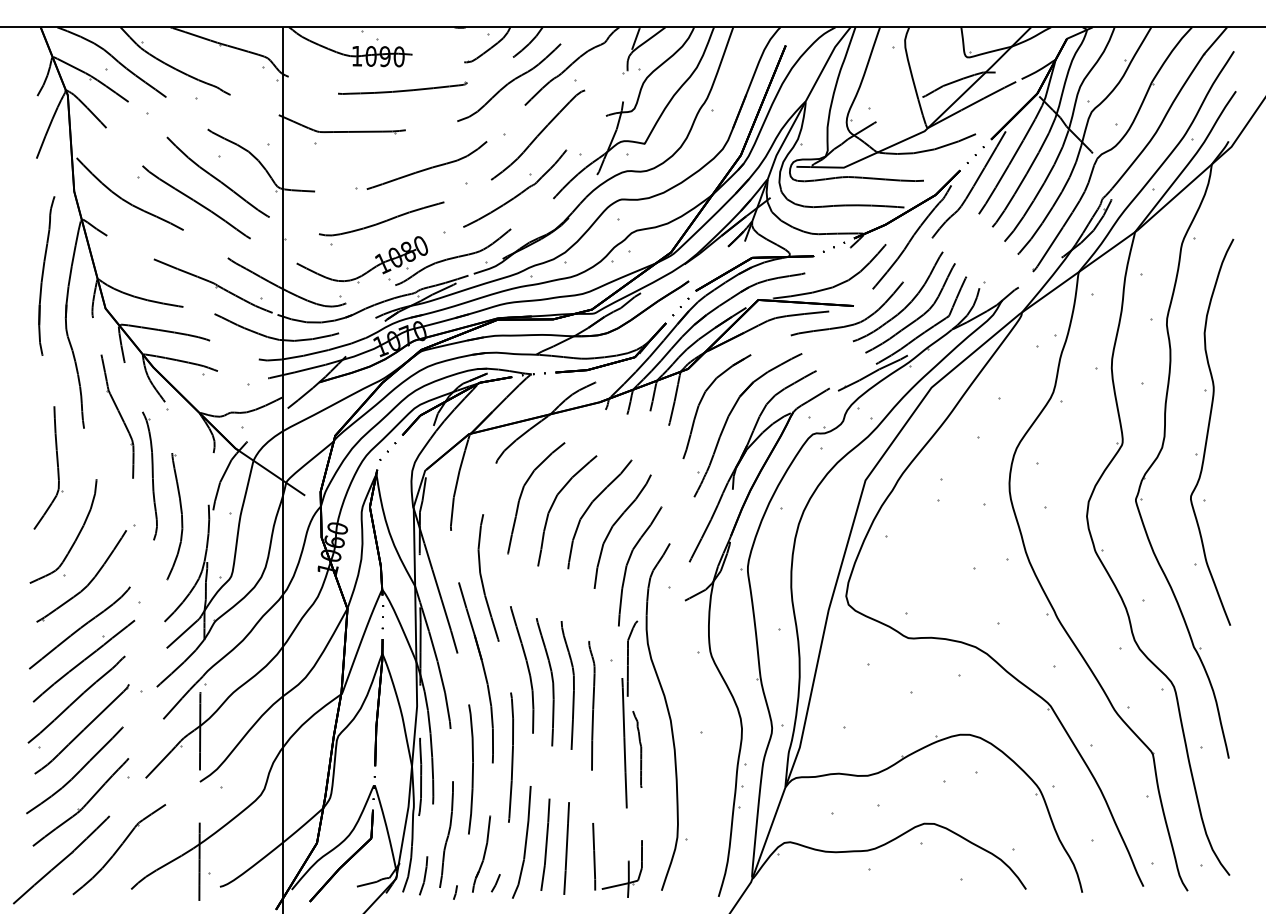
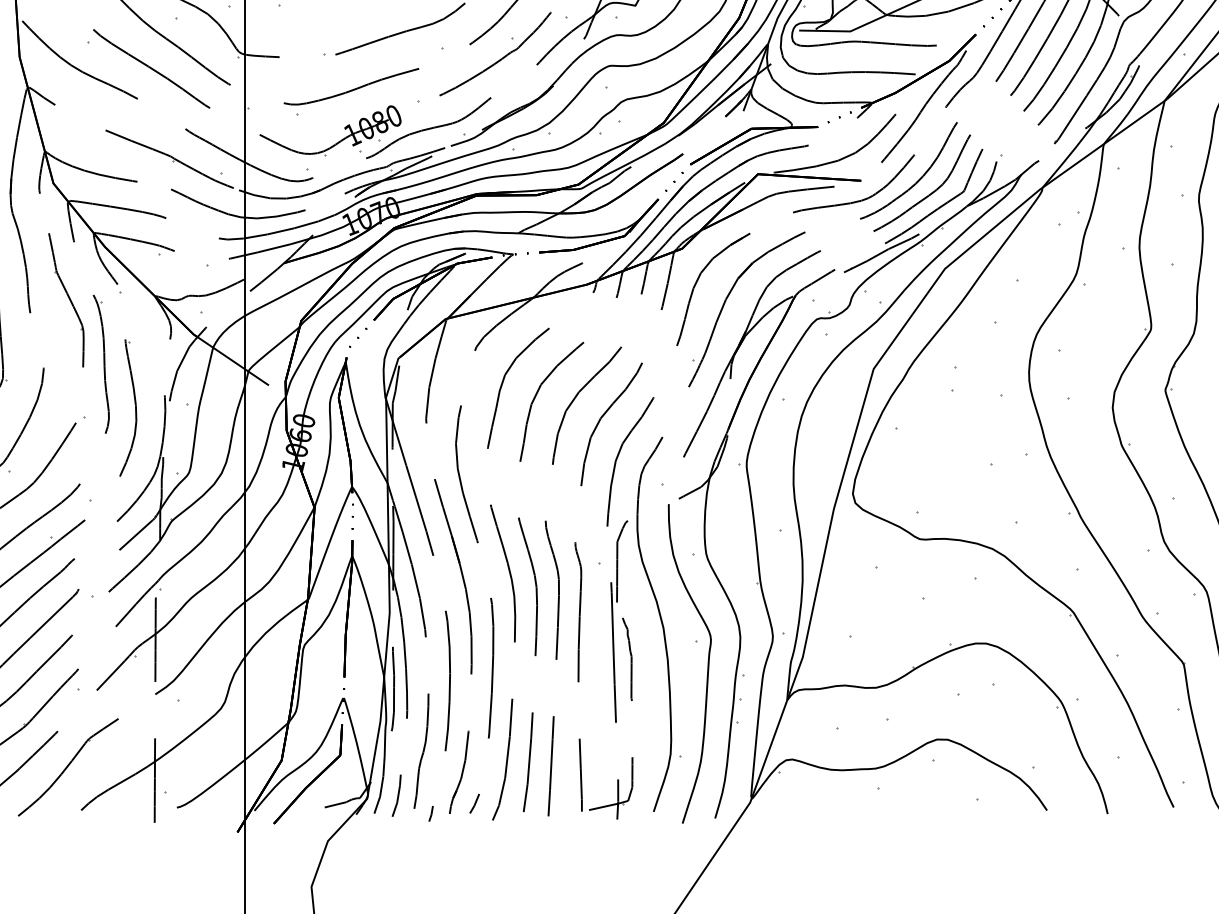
curve: (711, 753) -> (707, 663), added

